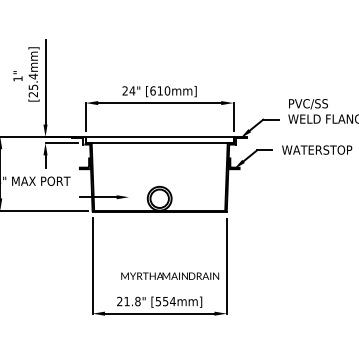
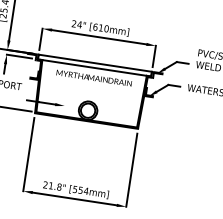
text: (170, 275) -> (94, 77), moved

